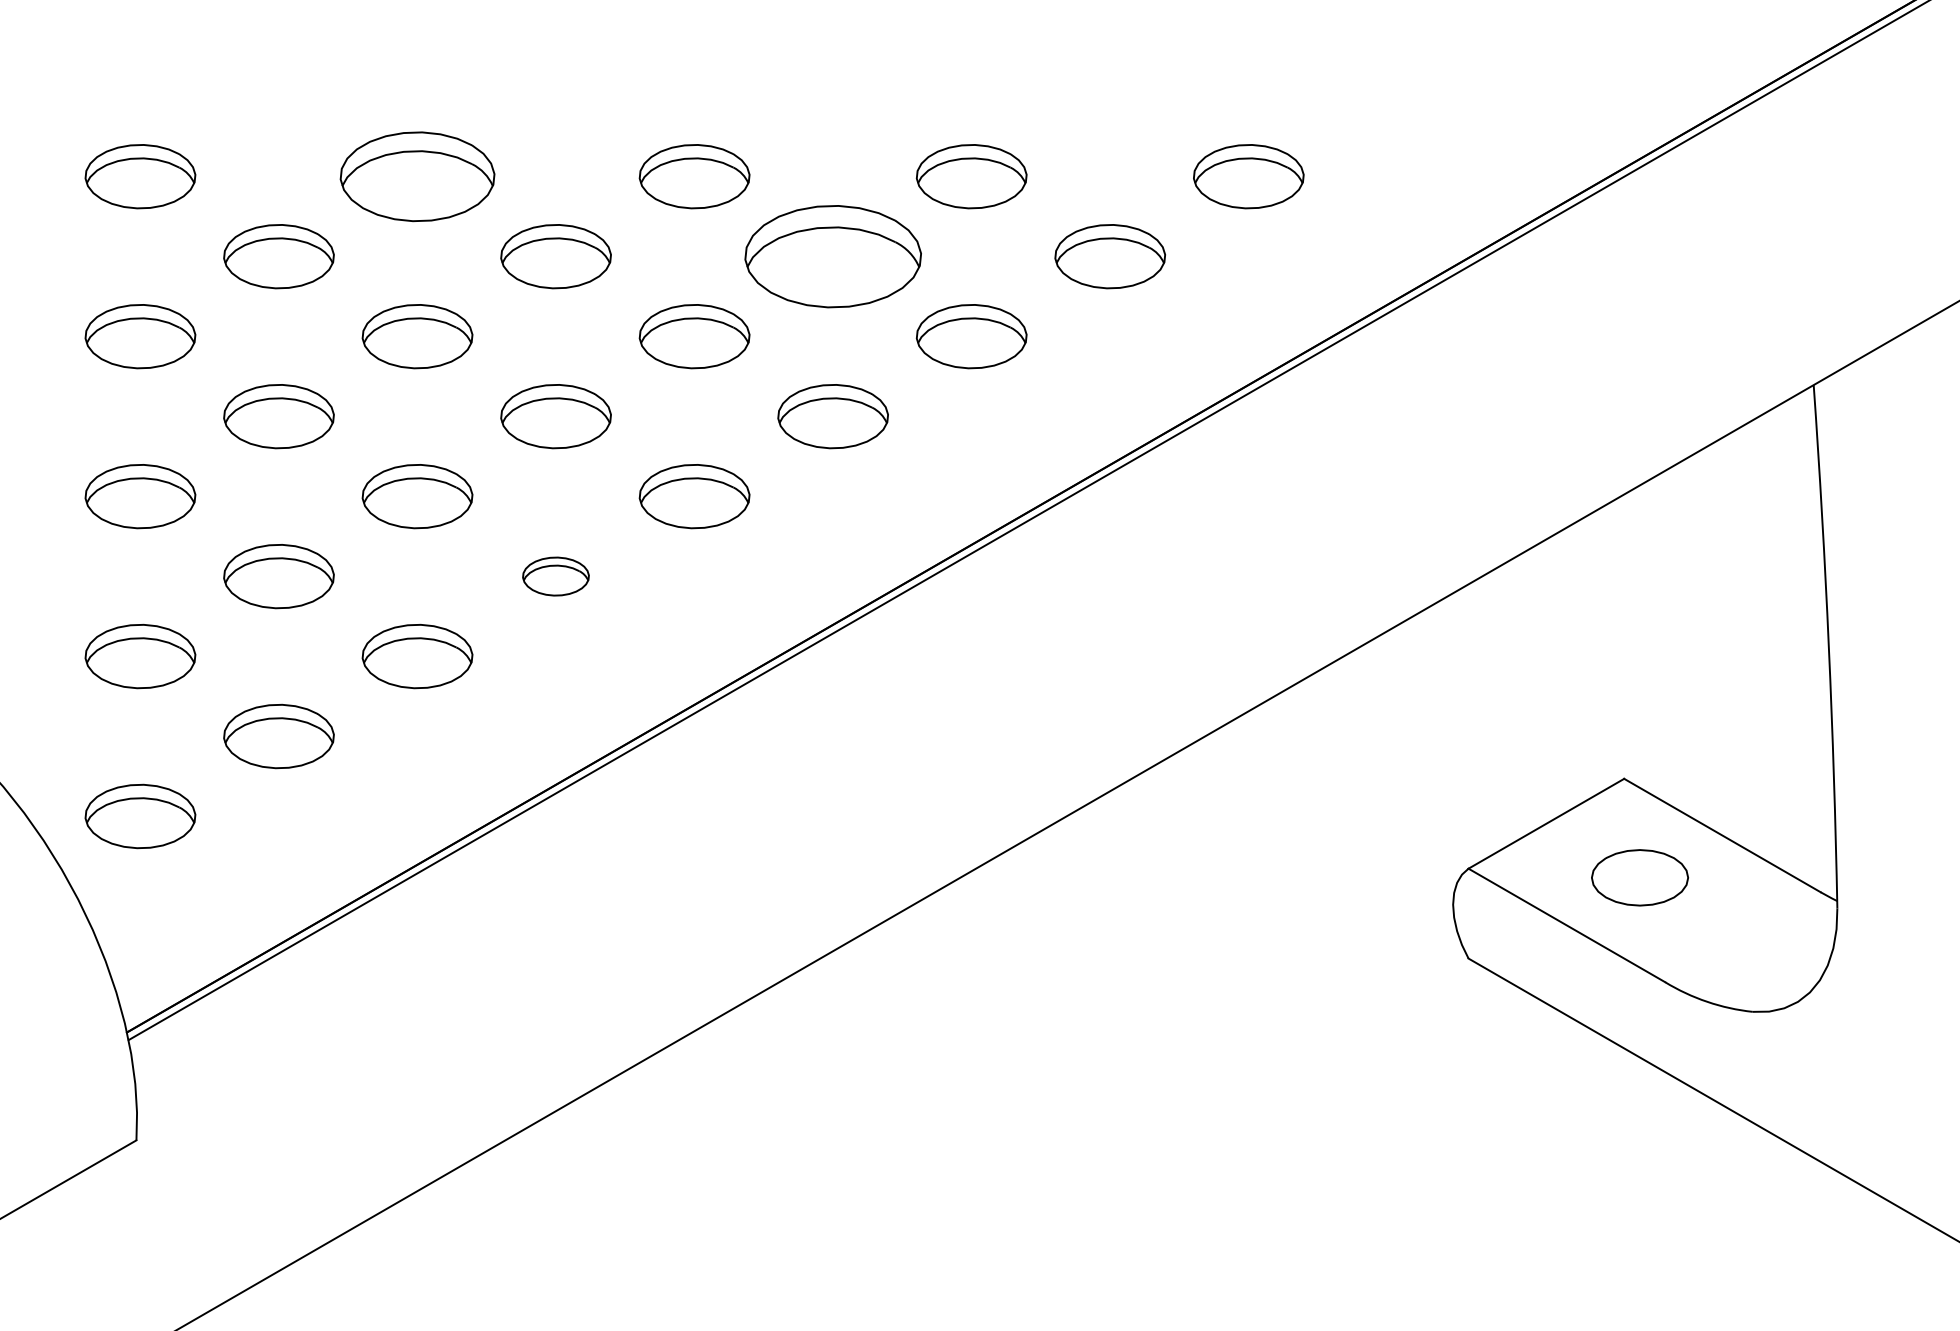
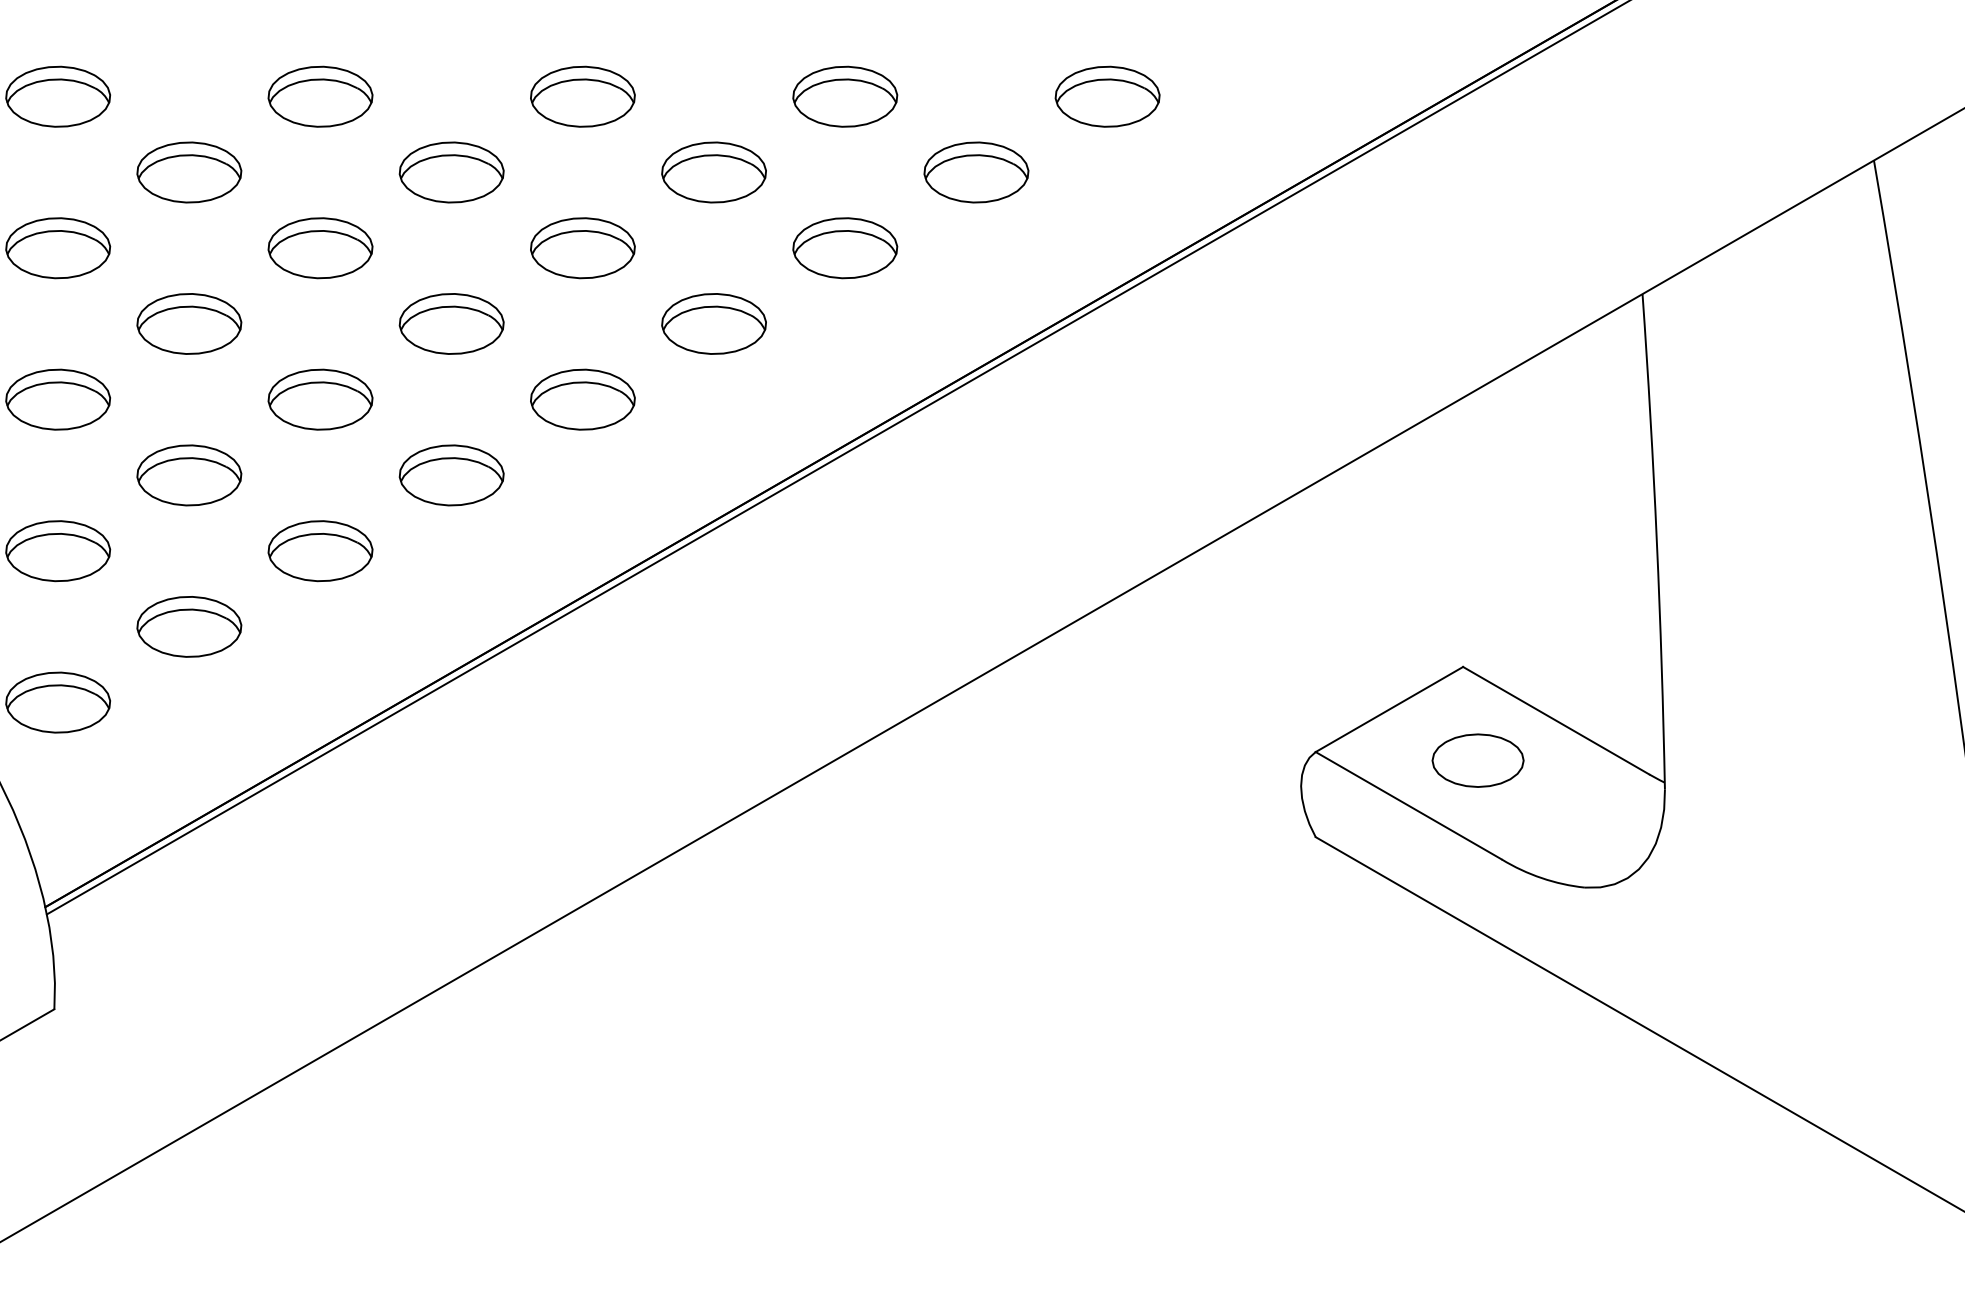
part: (417, 176) -> (320, 96), size x0.71
part: (832, 256) -> (713, 172), size x0.62
part: (555, 576) -> (451, 475), size x1.67

